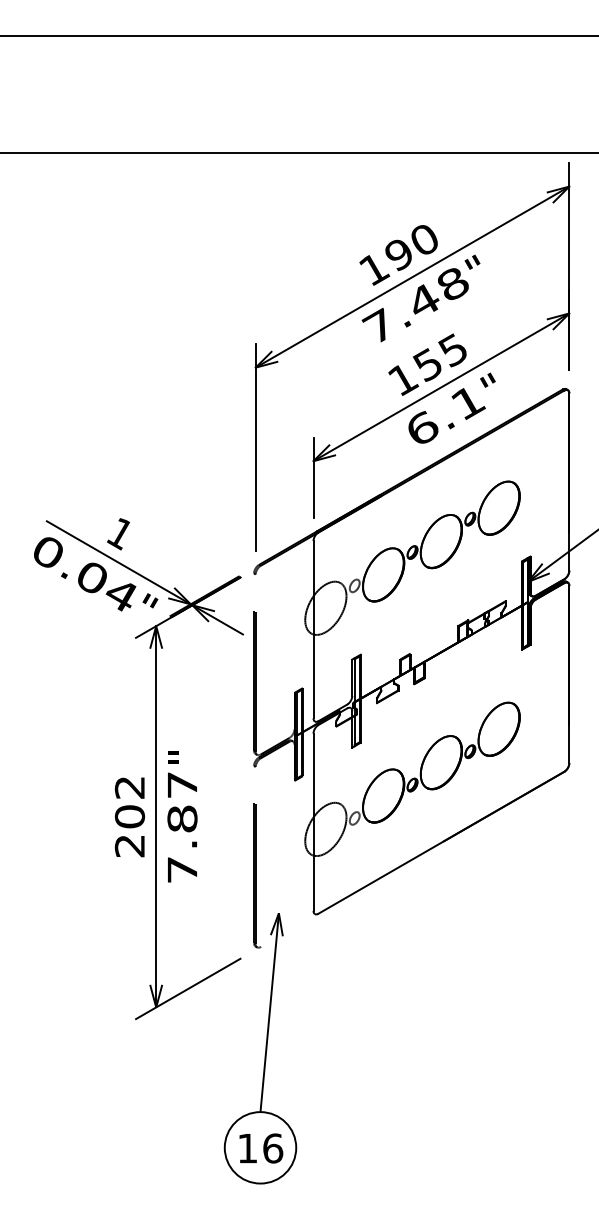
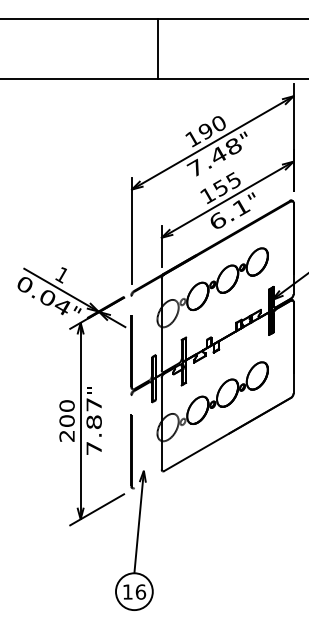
line: (307, 93) -> (158, 48), added
text: (128, 786) -> (66, 405), 202 -> 200

